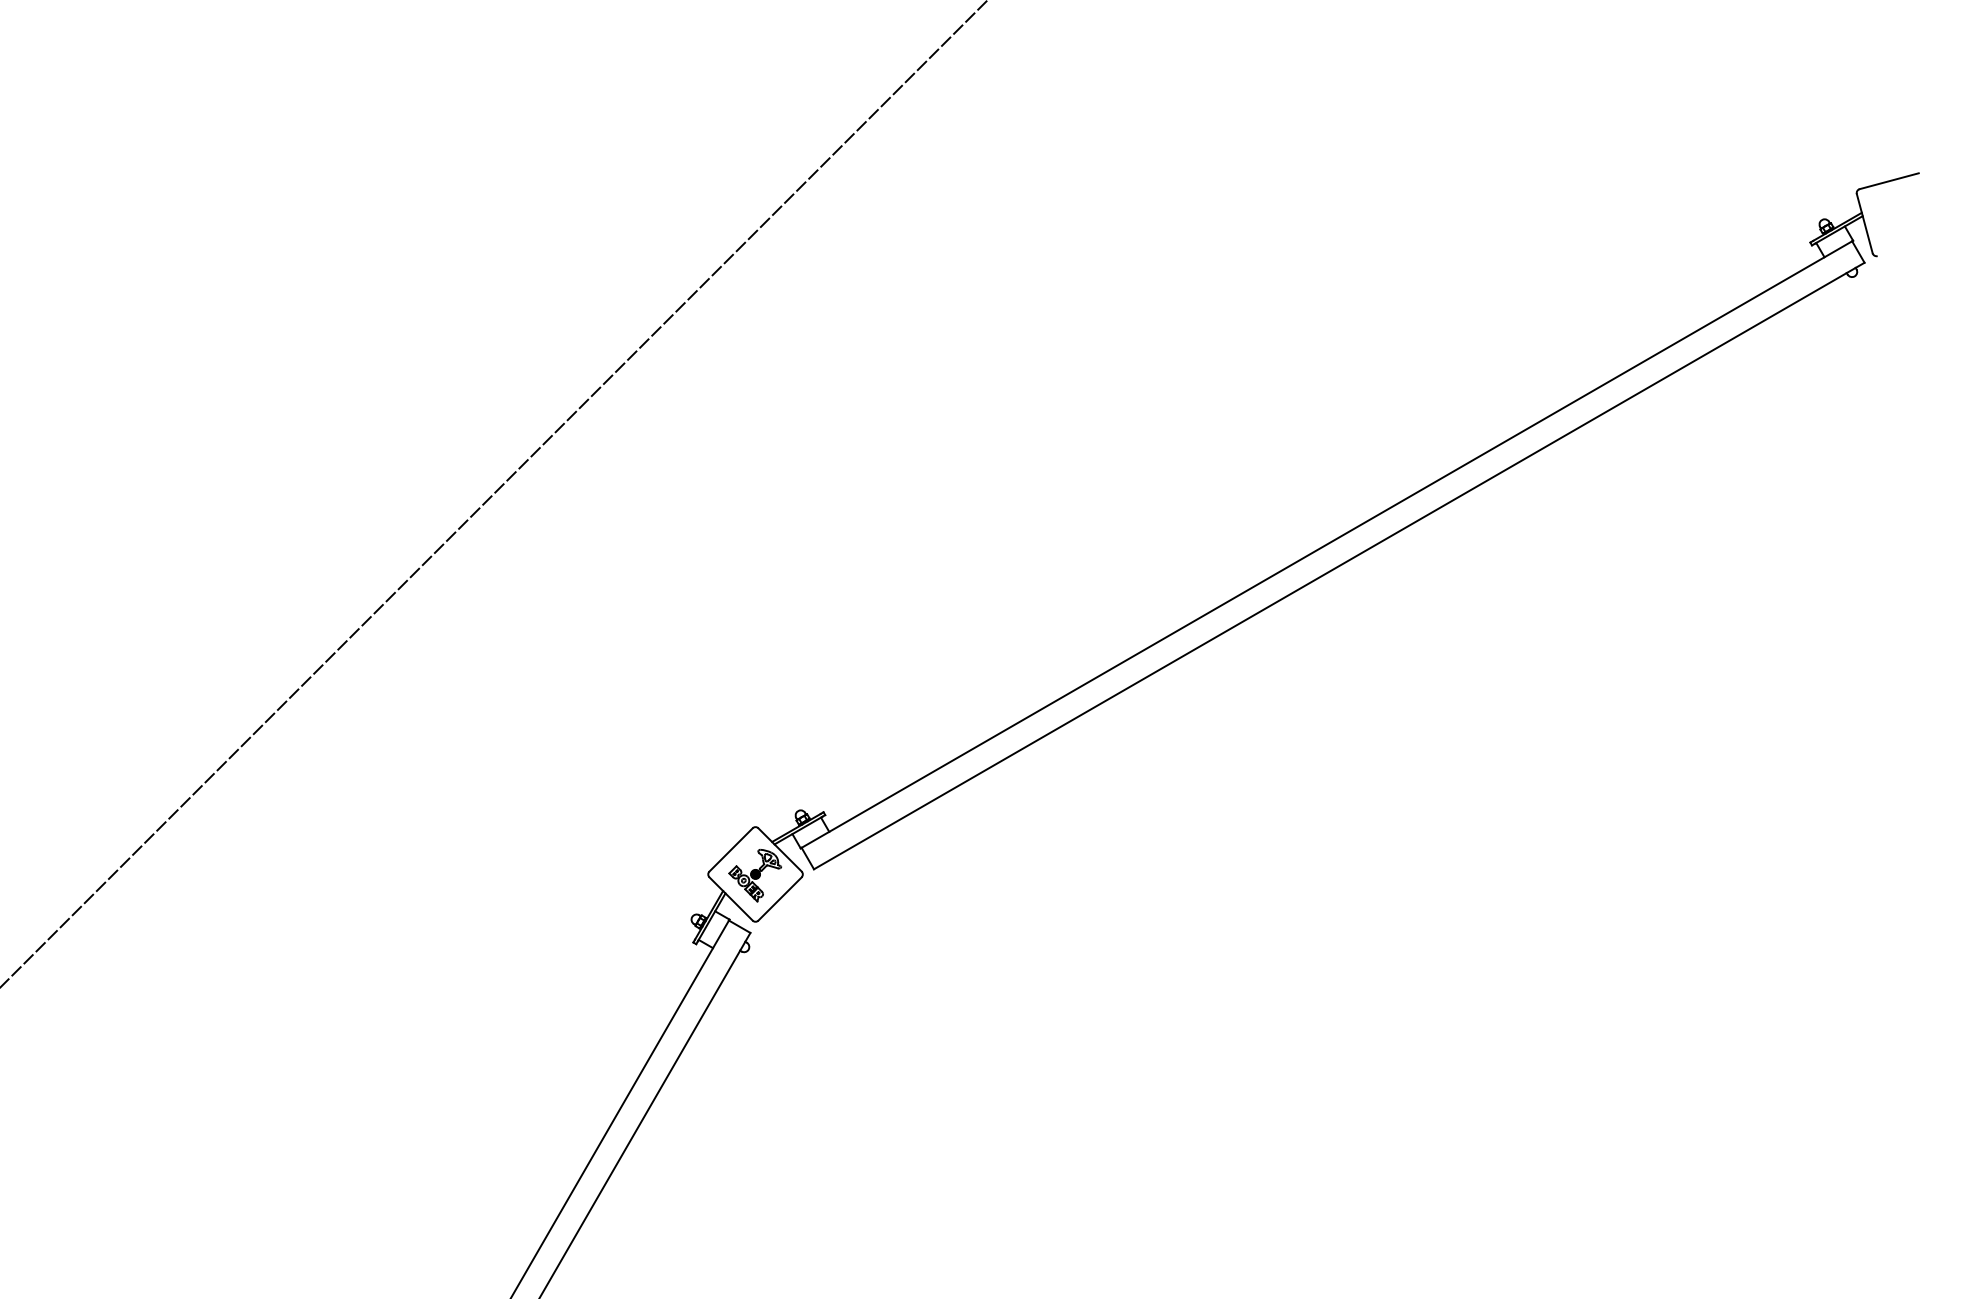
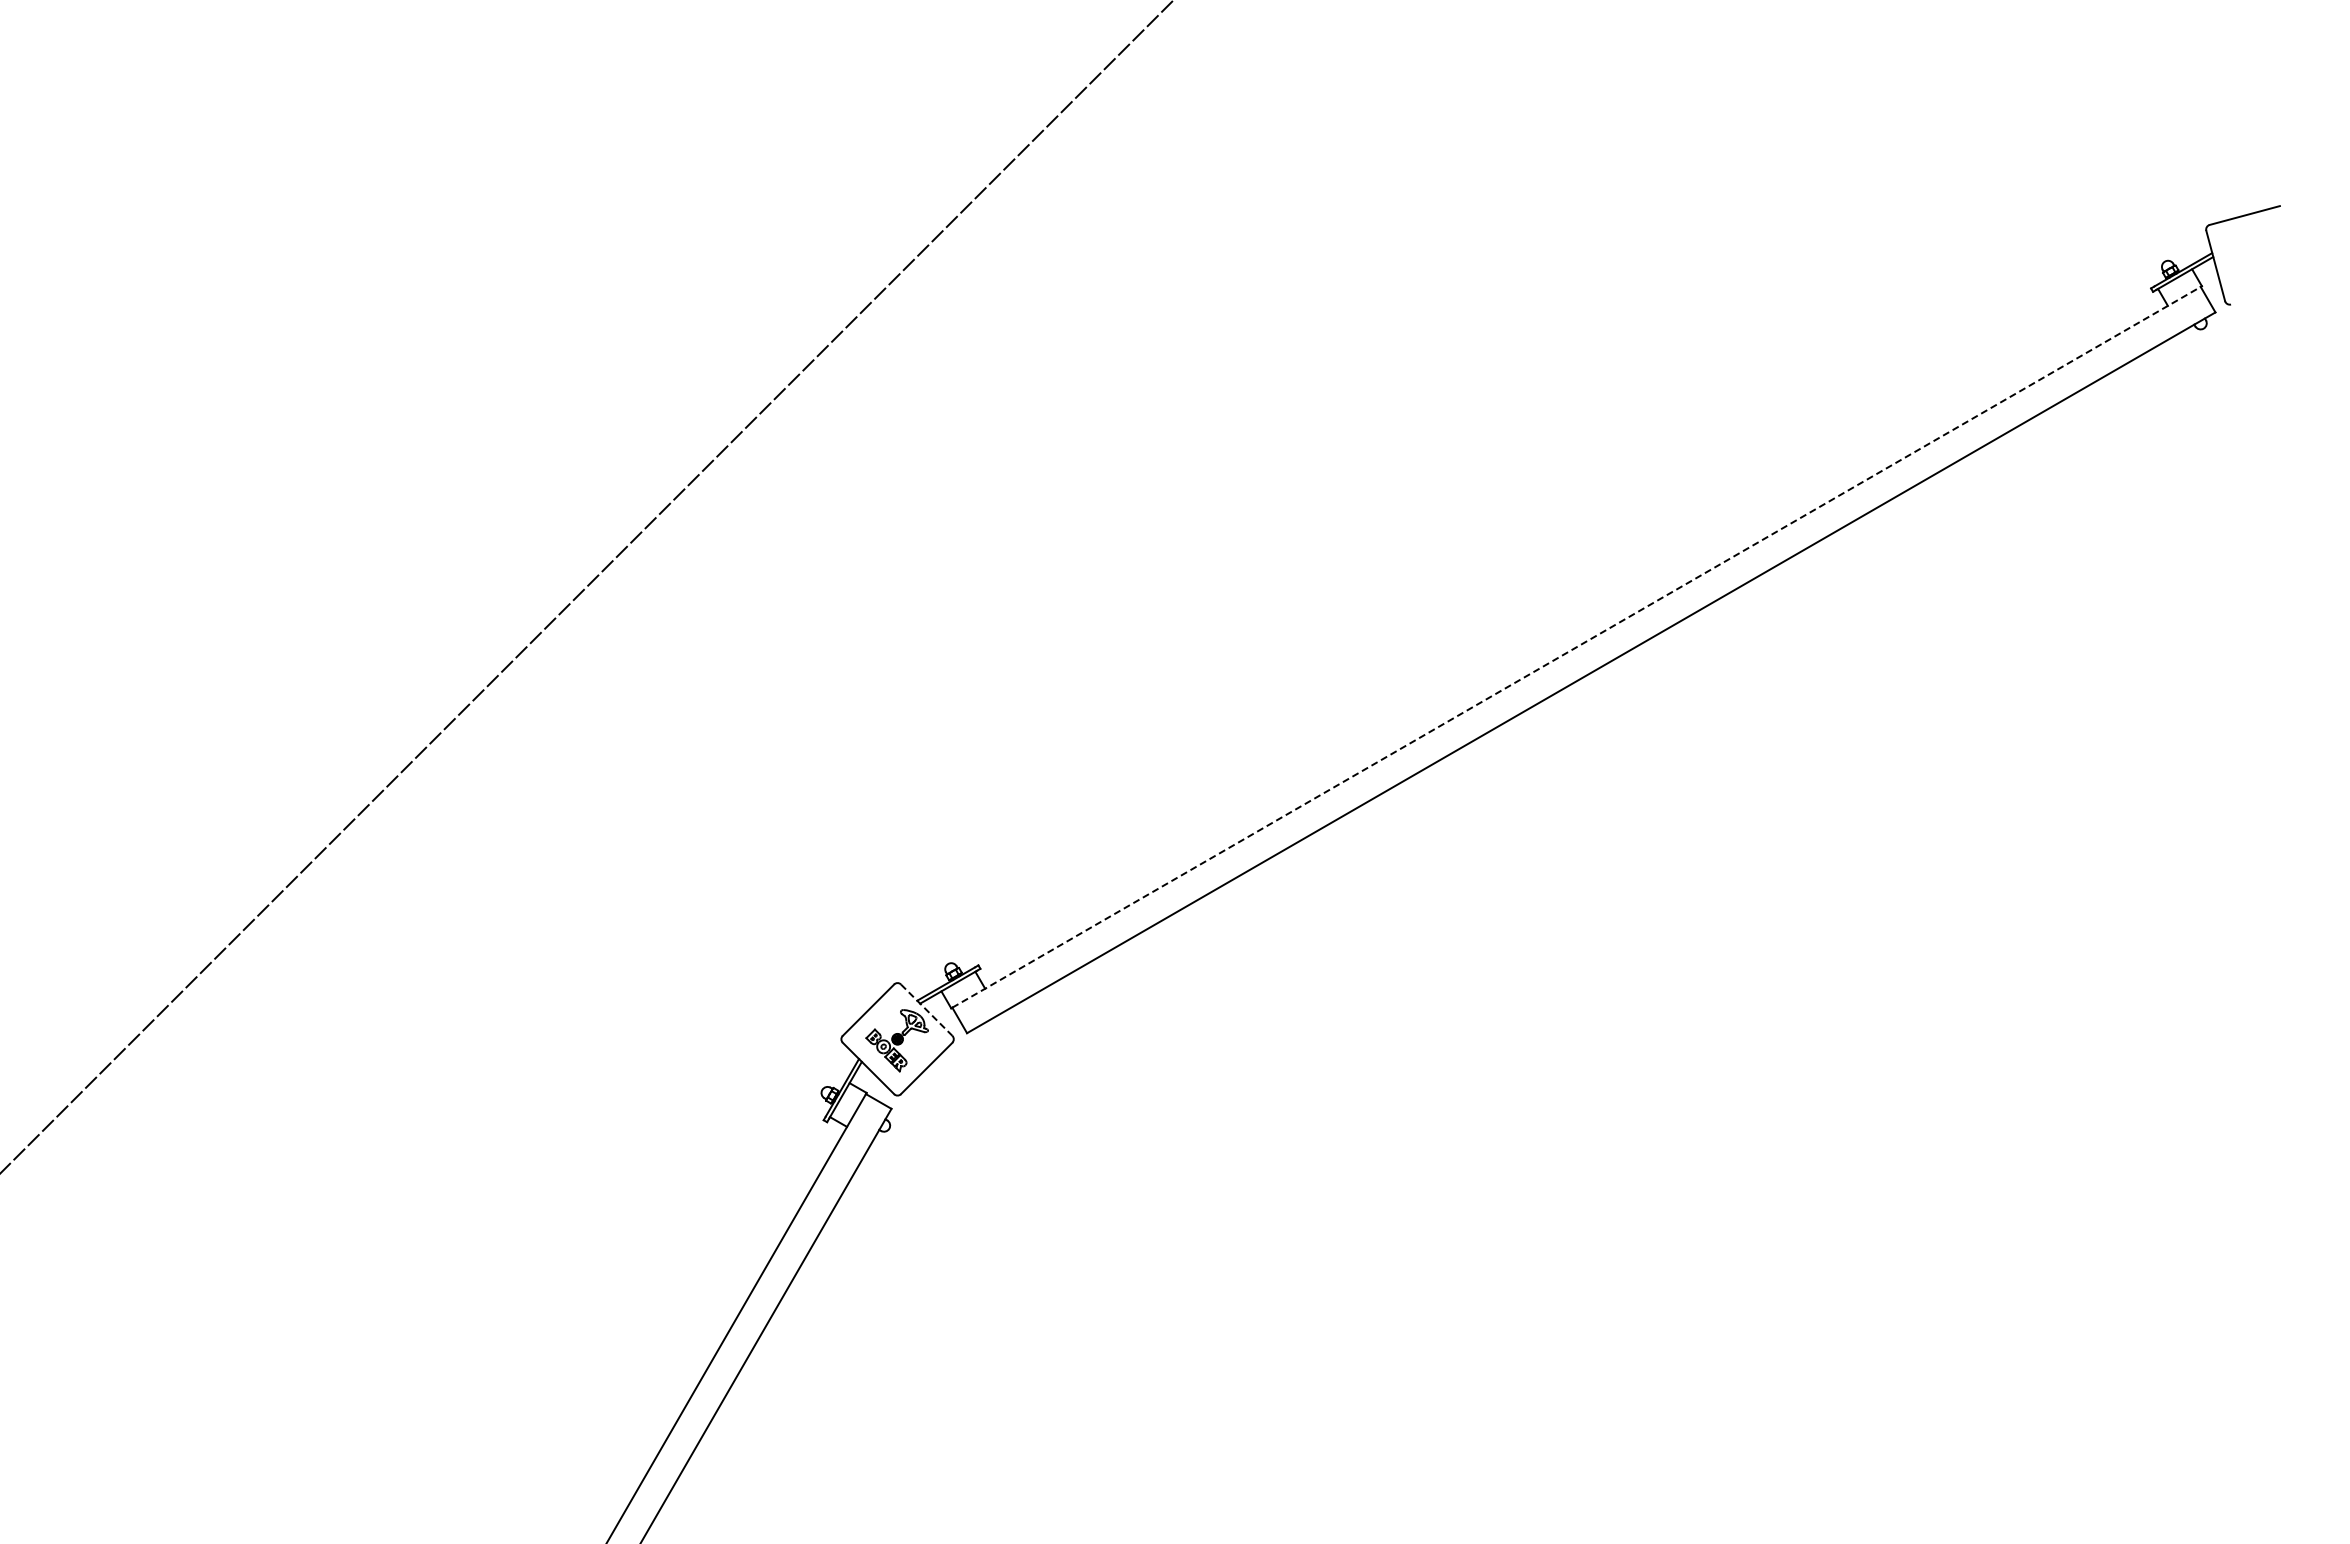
line: (1326, 544) -> (1576, 647), solid -> dashed
line: (780, 850) -> (927, 1010), solid -> dashed

